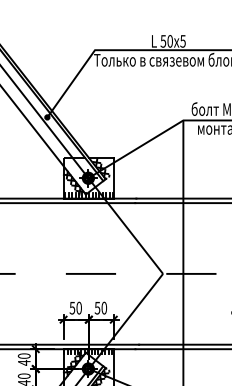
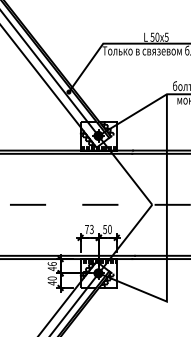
text: (75, 308) -> (89, 229), 50 -> 73
text: (23, 355) -> (51, 263), 40 -> 46

